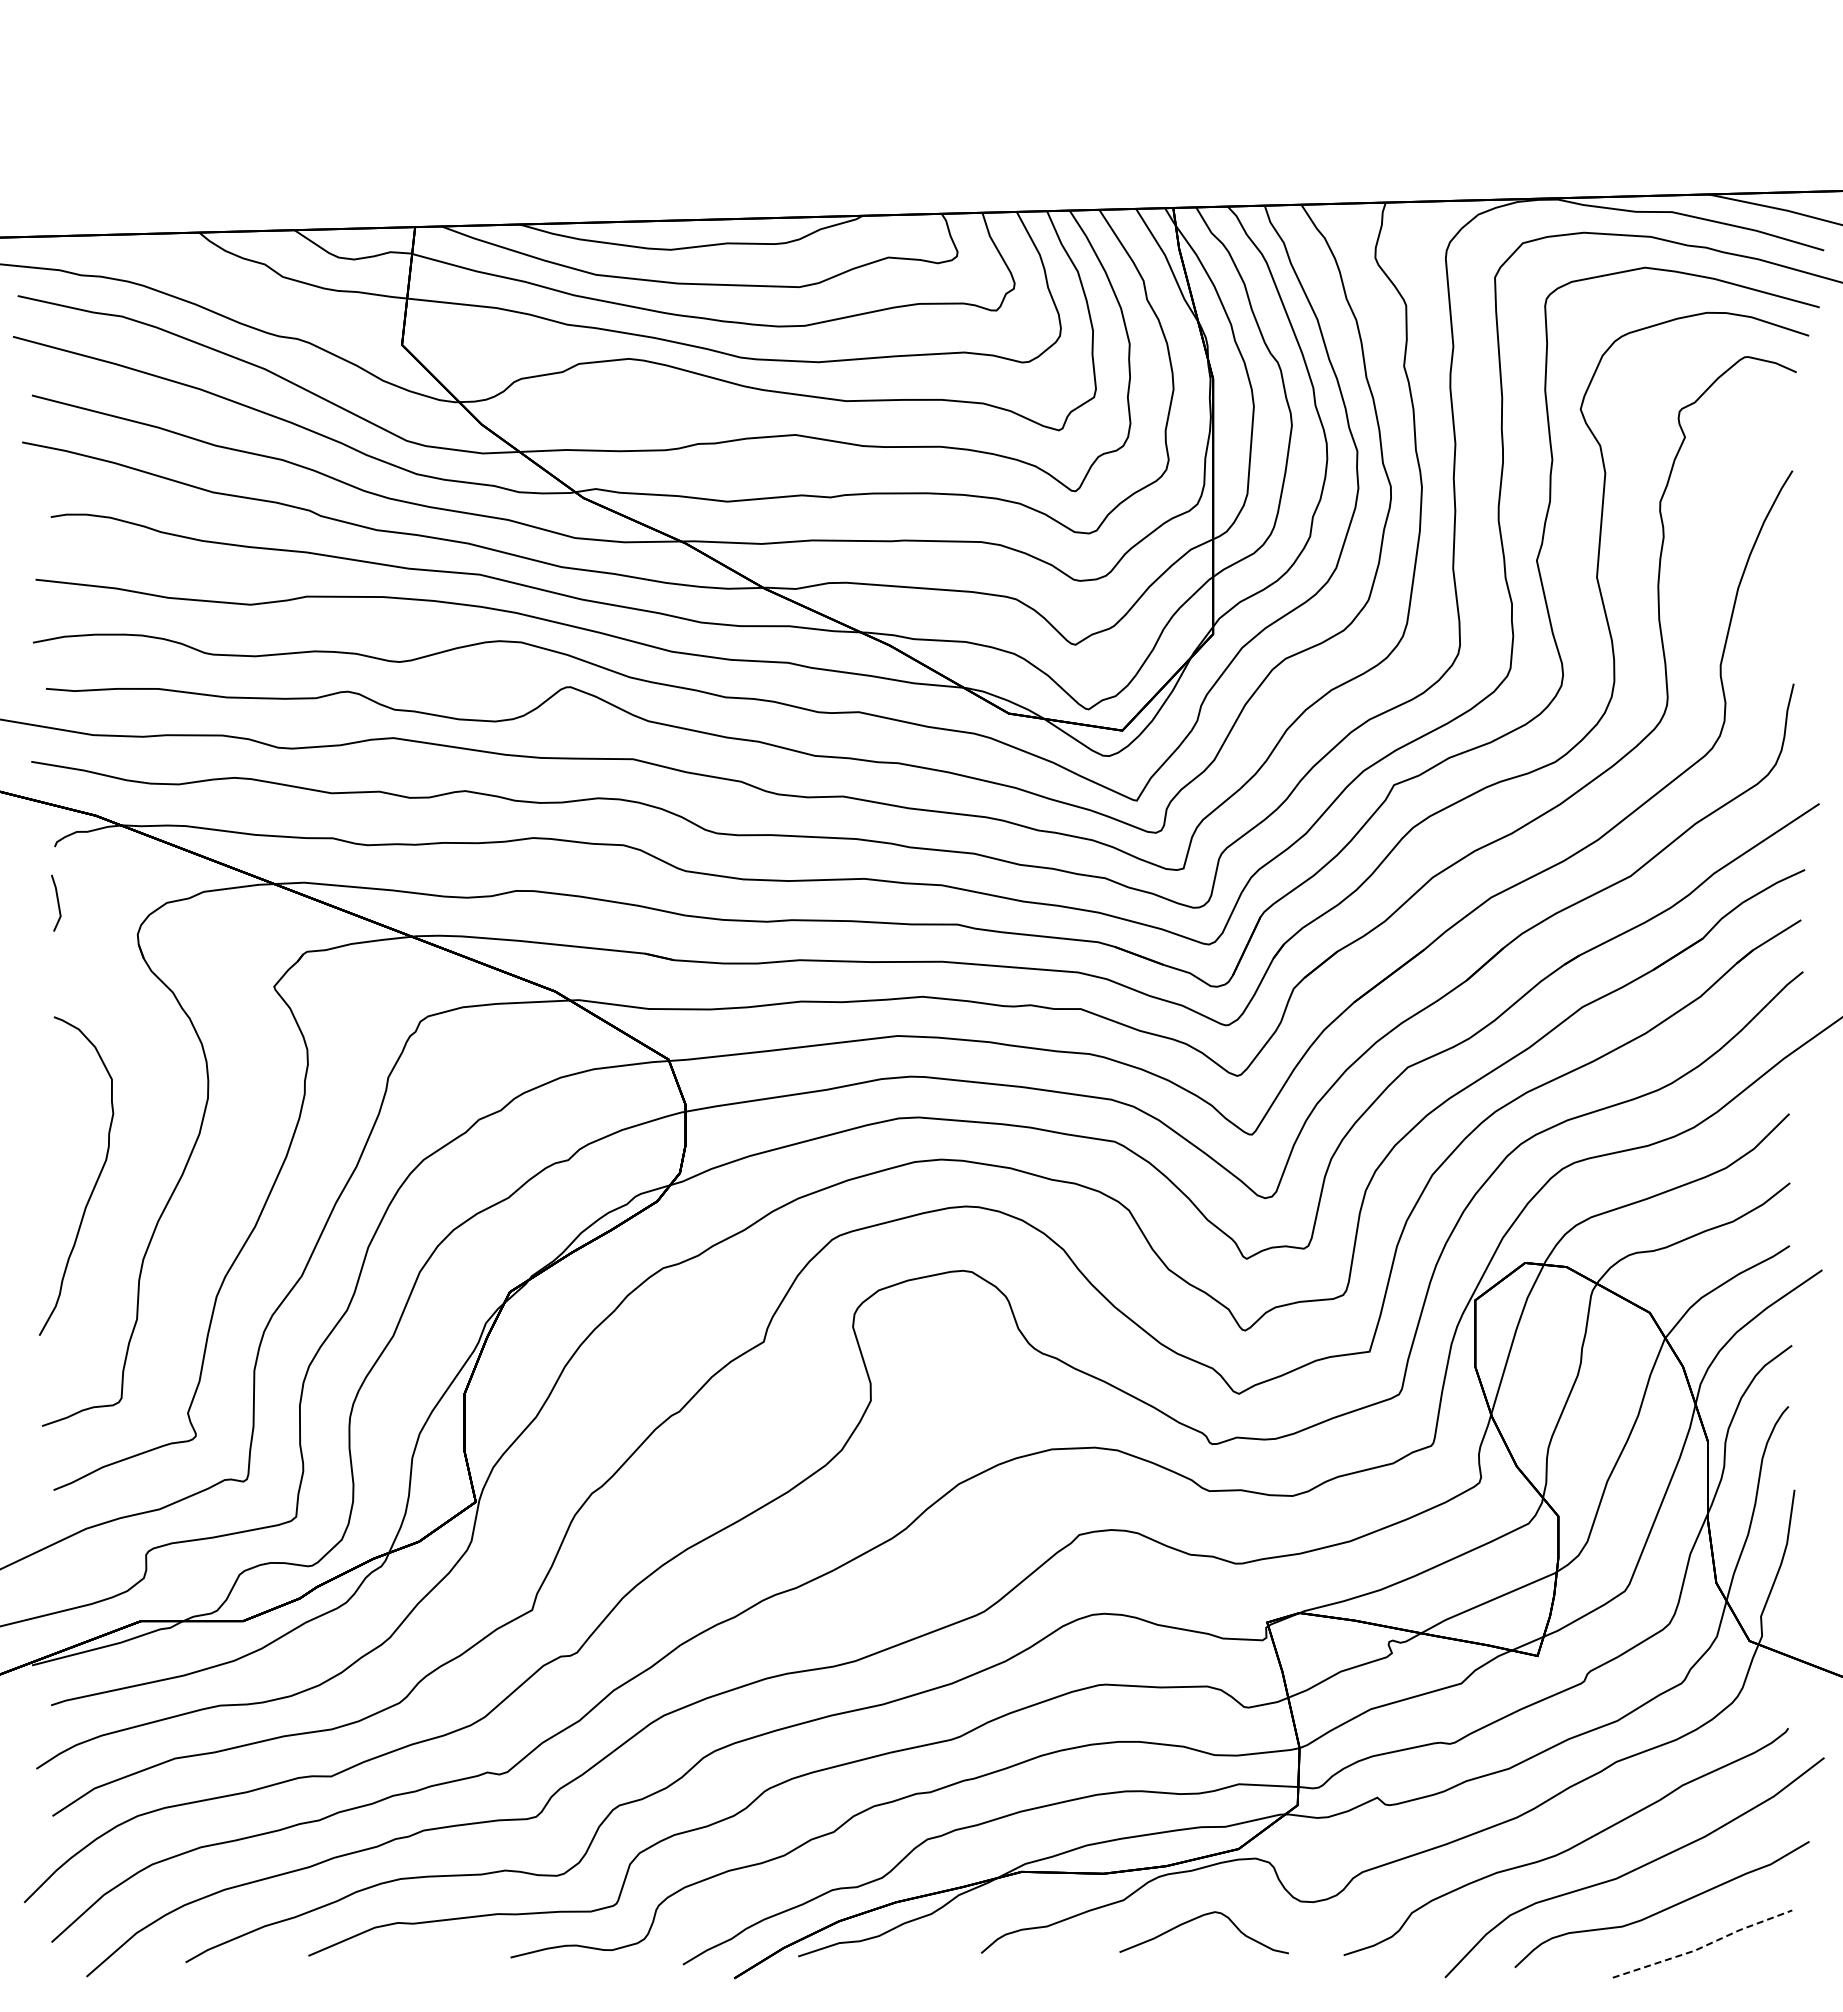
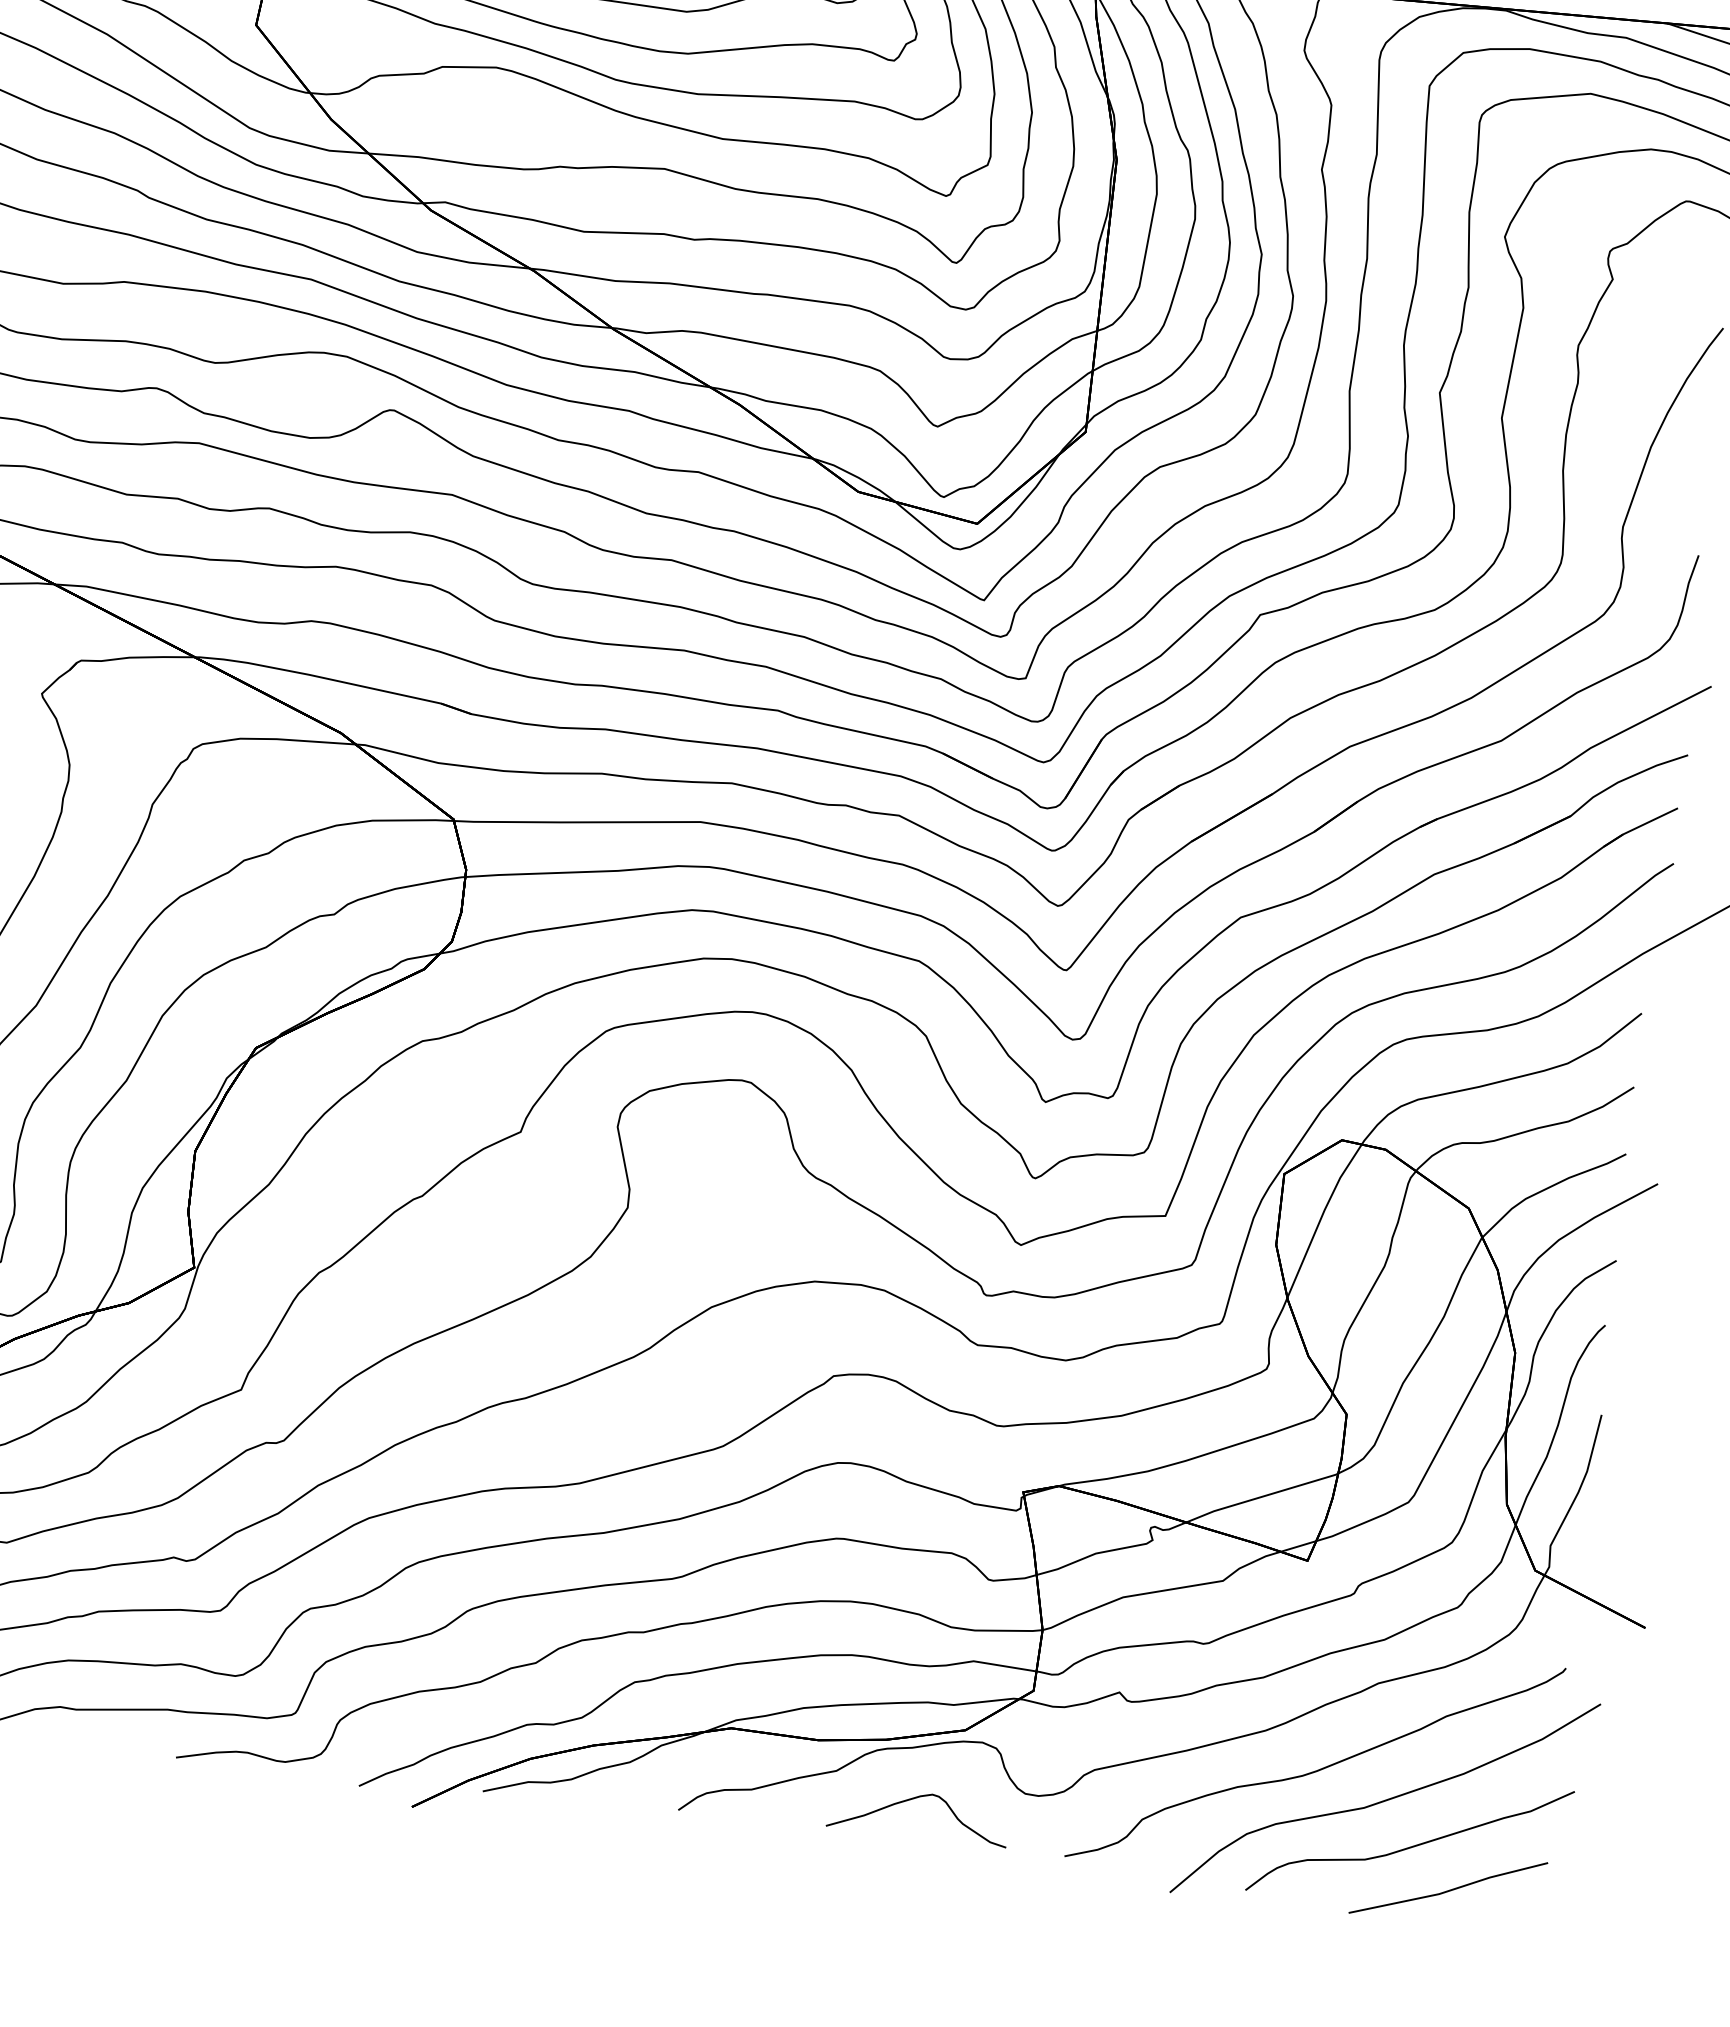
line: (1703, 1946) -> (1449, 1890), dashed -> solid

